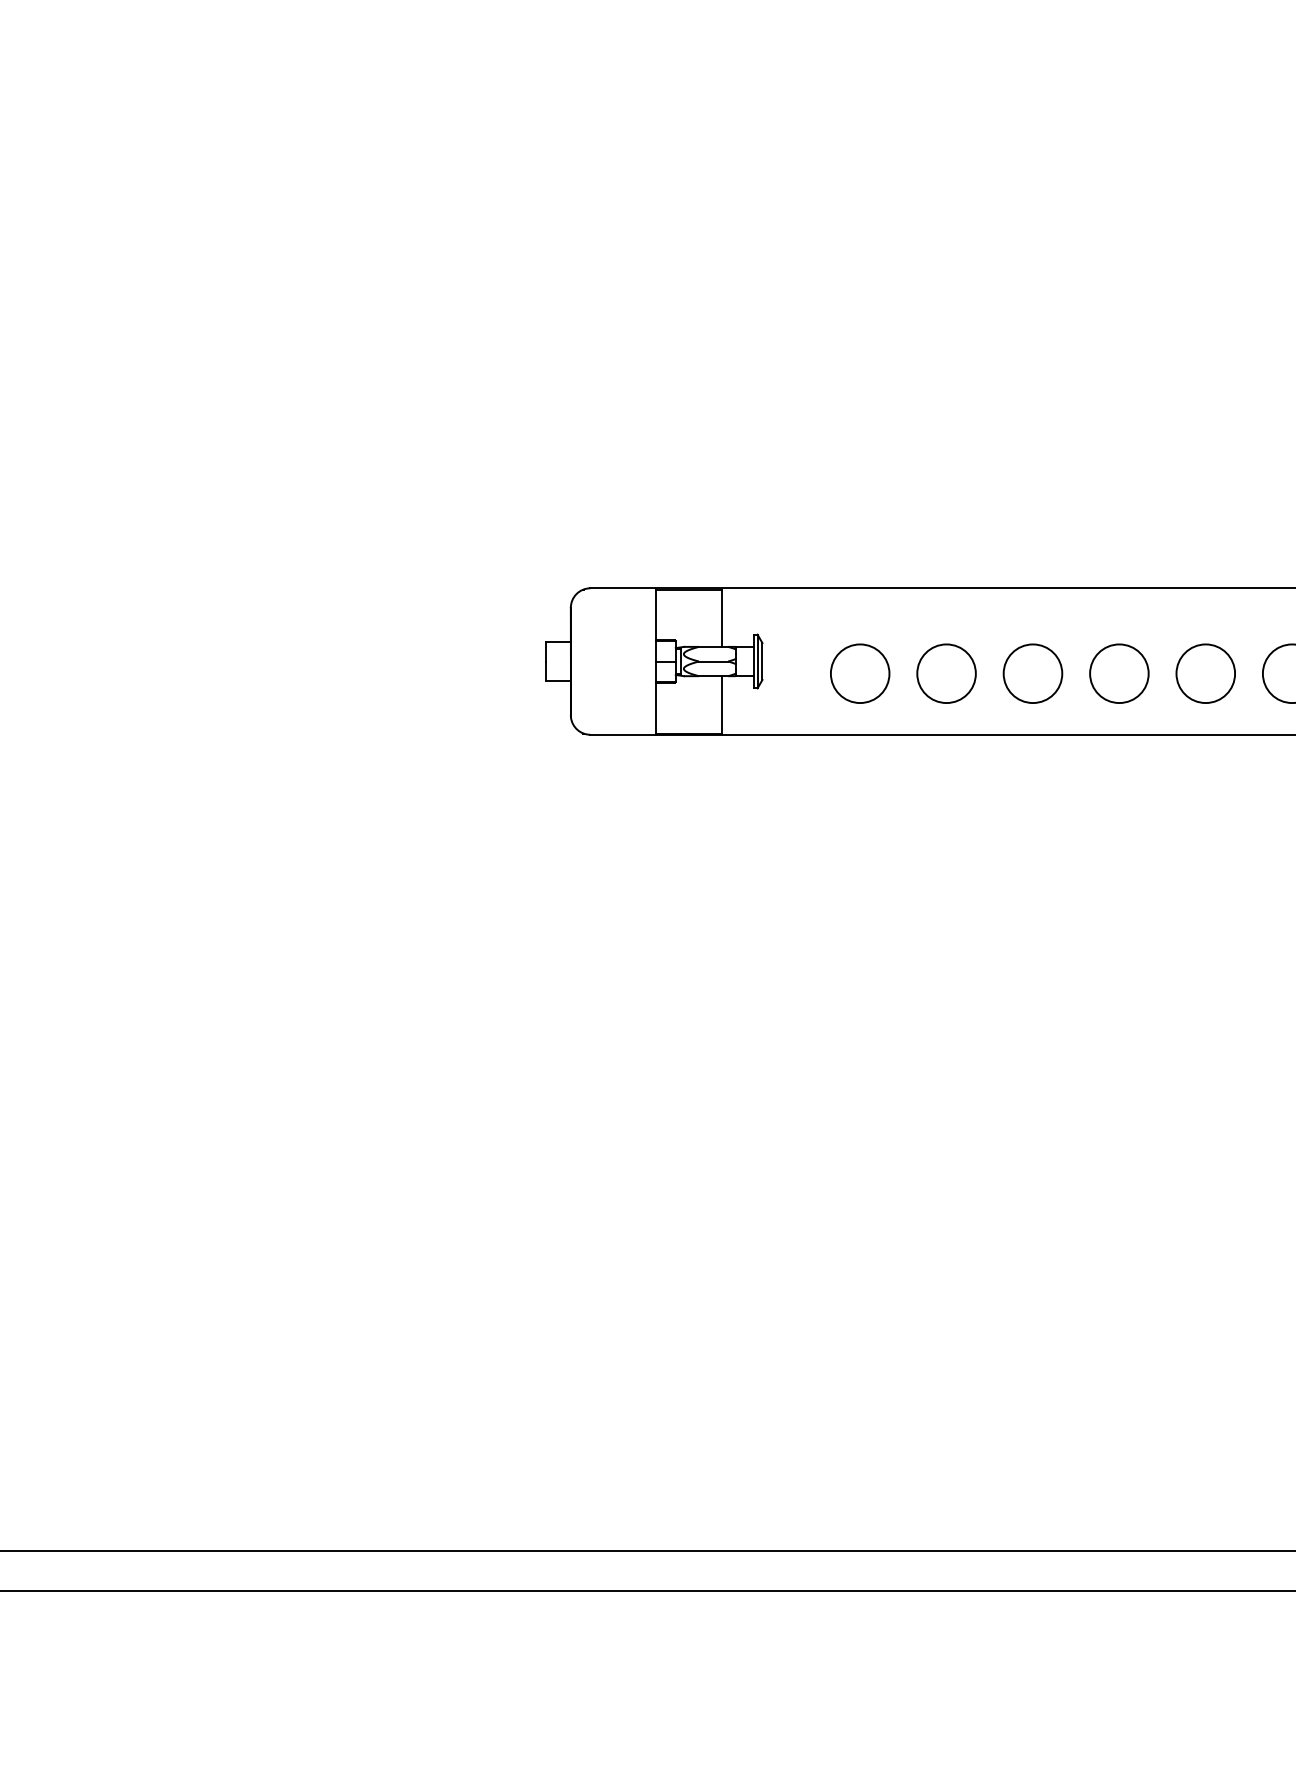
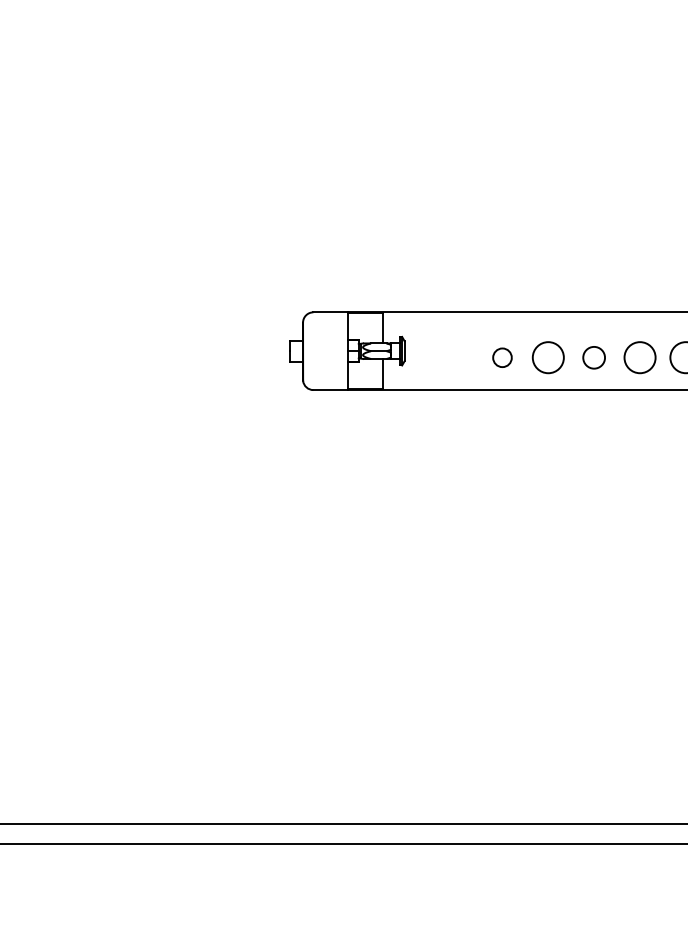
circle: (859, 673) -> (456, 357), removed
circle: (946, 673) -> (502, 357), size x0.6
circle: (1118, 673) -> (593, 357), size x0.7

